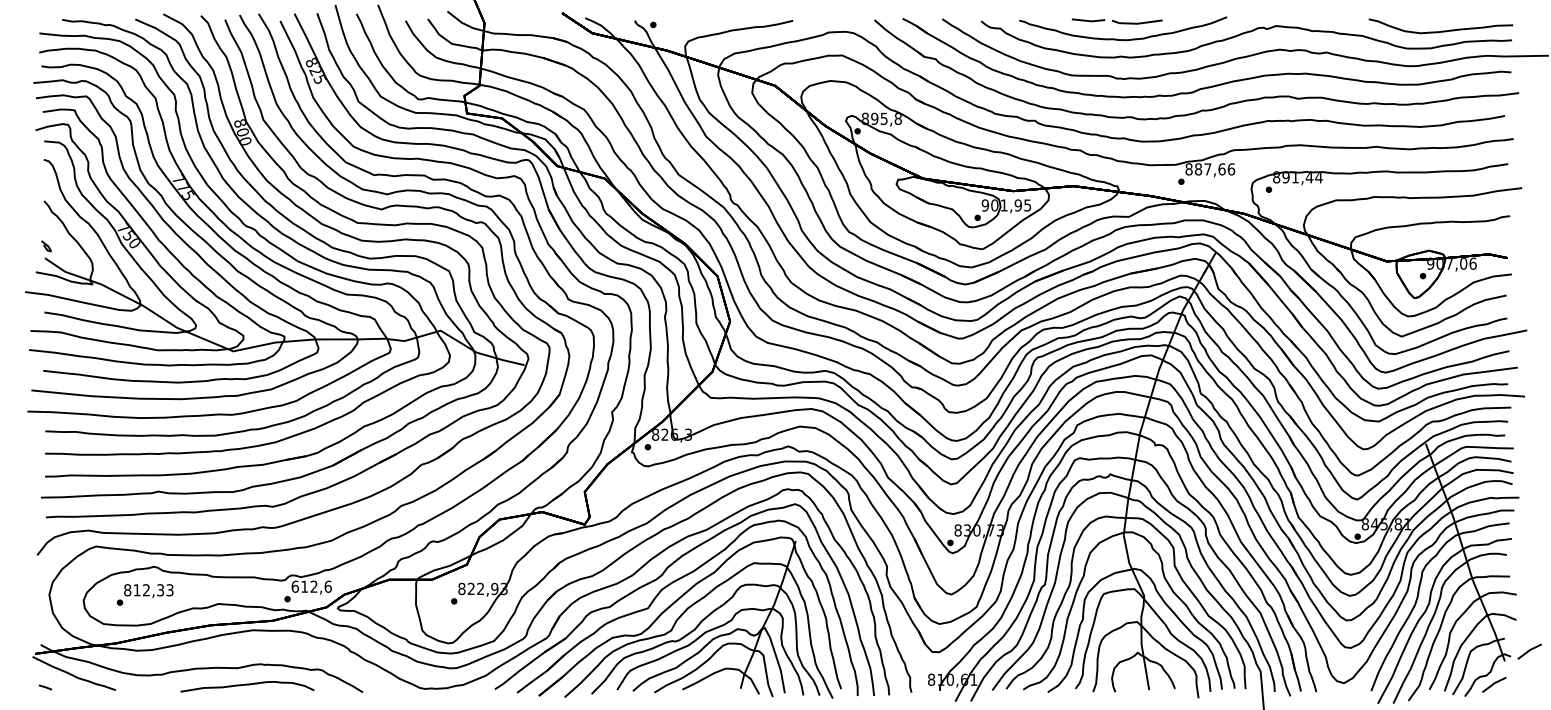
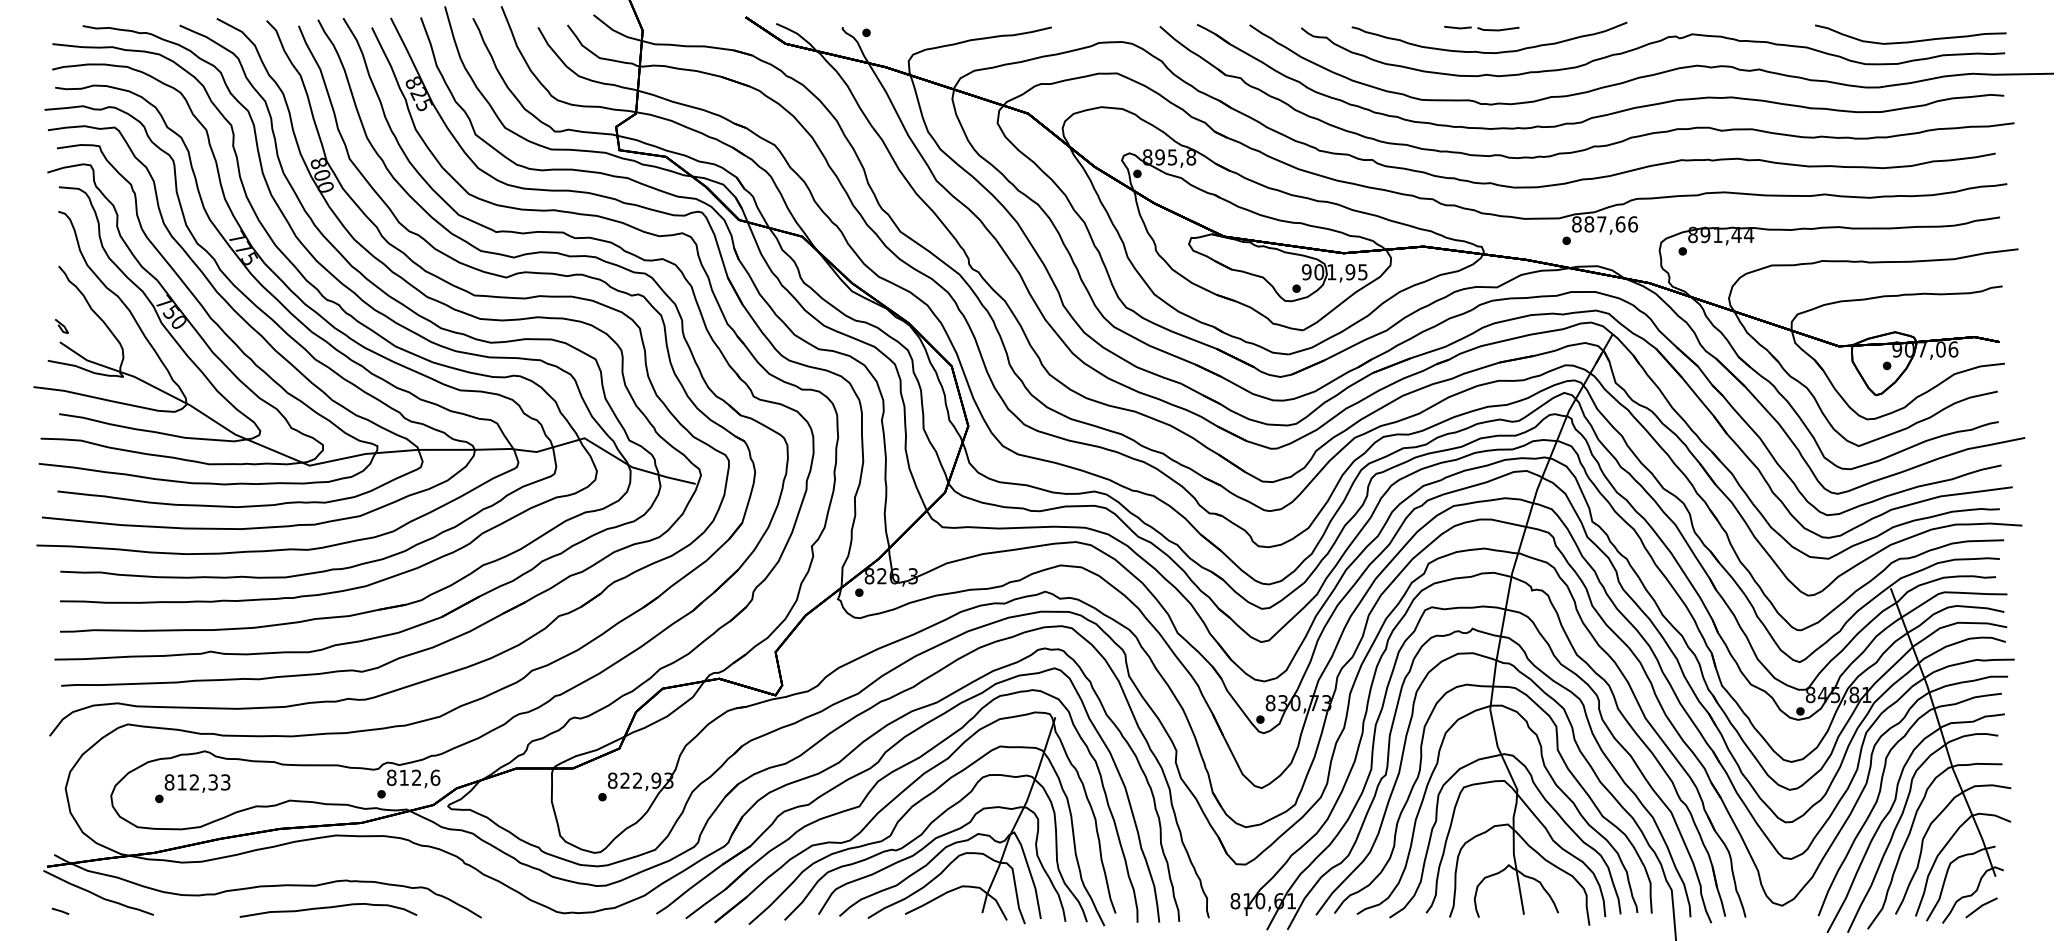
part: (1117, 21) -> (1481, 28), size x0.62
text: (295, 586) -> (391, 777), 612,6 -> 812,6
part: (1529, 651) -> (2028, 863), removed

